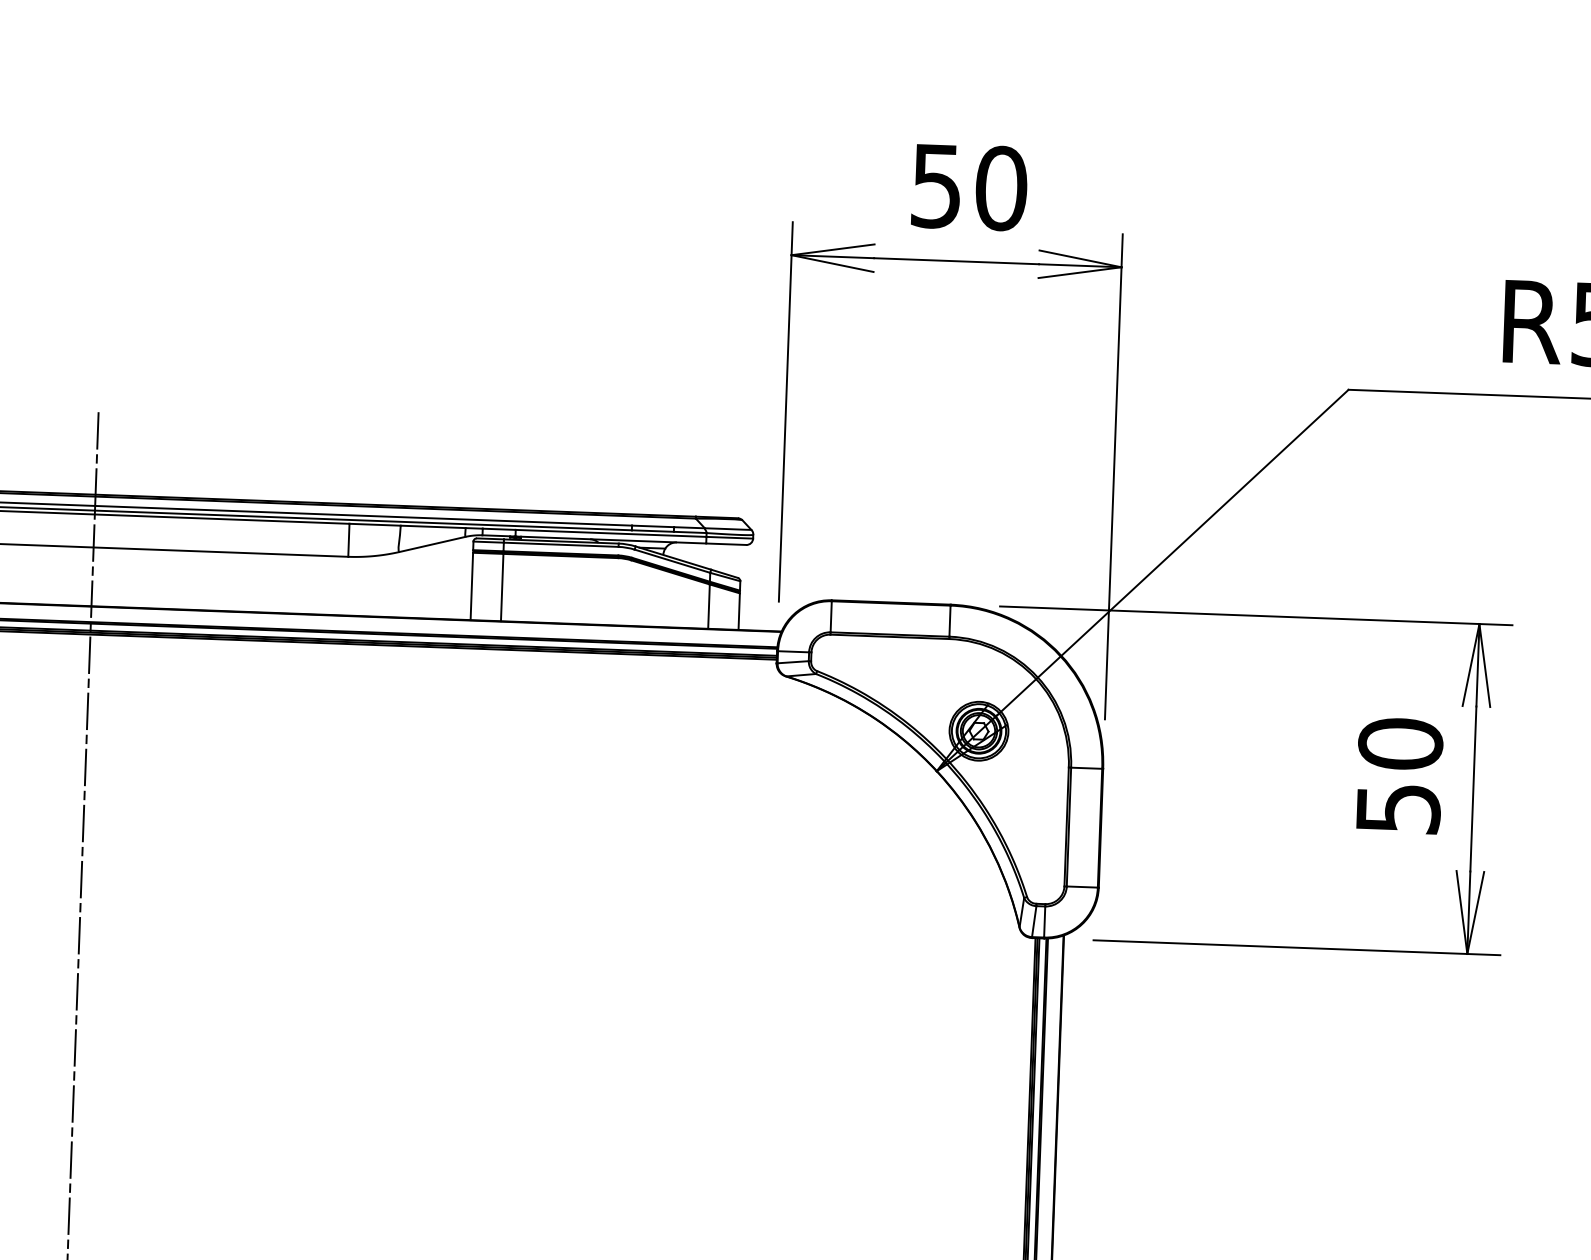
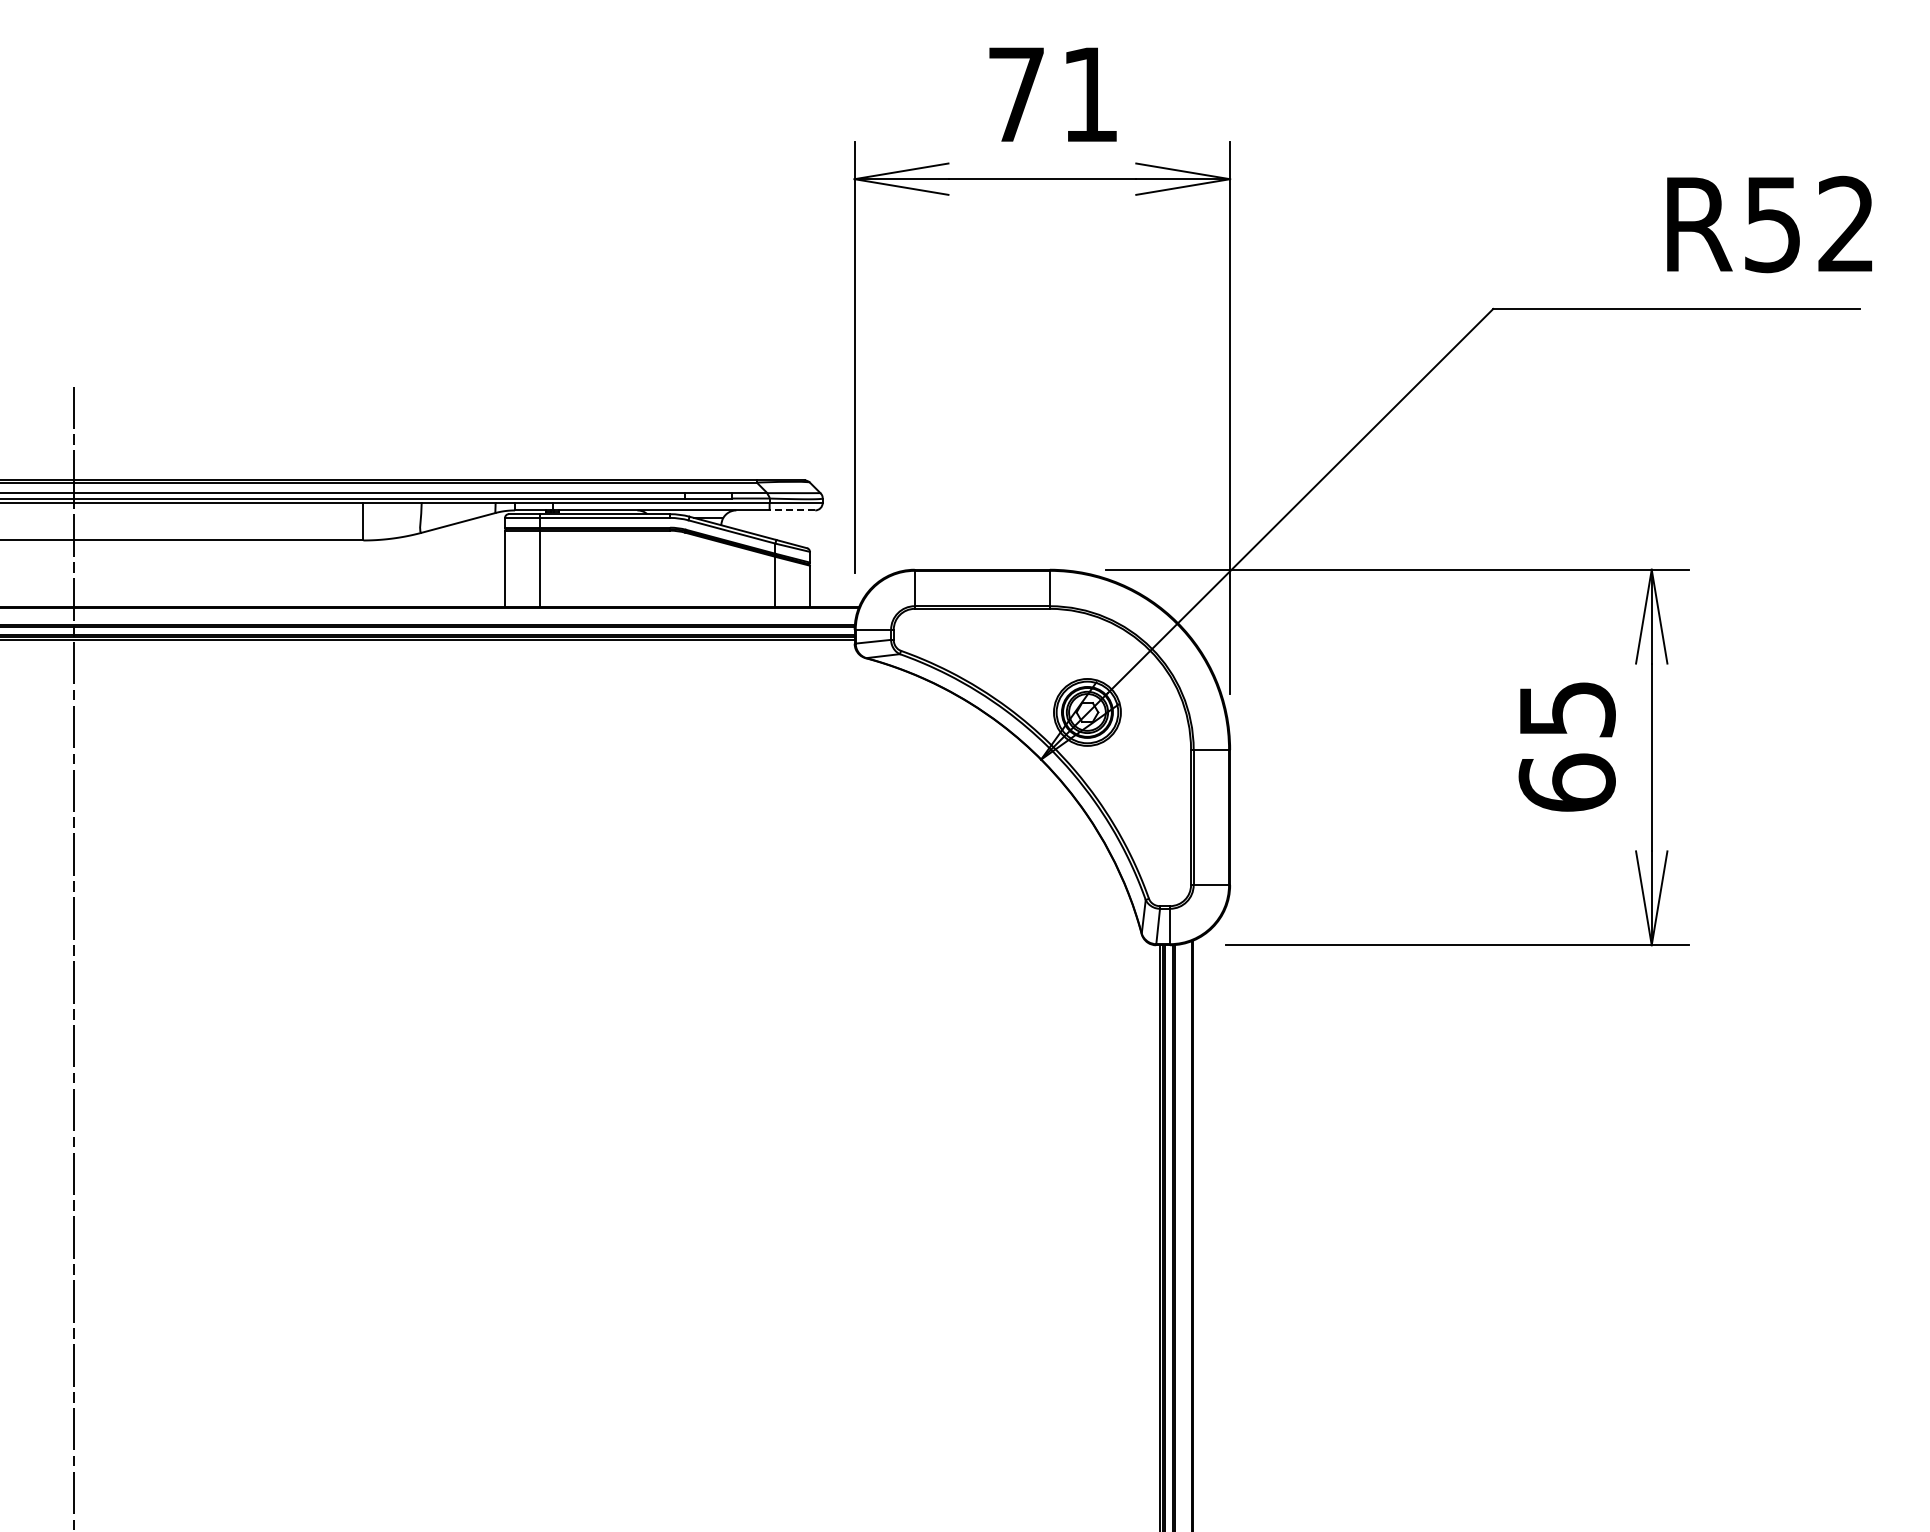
text: (969, 187) -> (1053, 94), 50 -> 71
line: (726, 544) -> (792, 510), solid -> dashed
text: (1398, 775) -> (1566, 745), 50 -> 65

